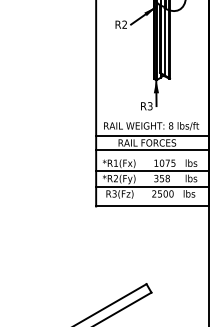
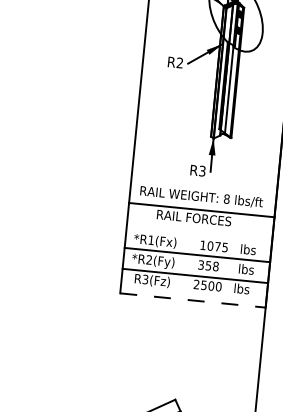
line: (152, 150) -> (199, 228), removed
line: (153, 206) -> (194, 300), solid -> dashed

